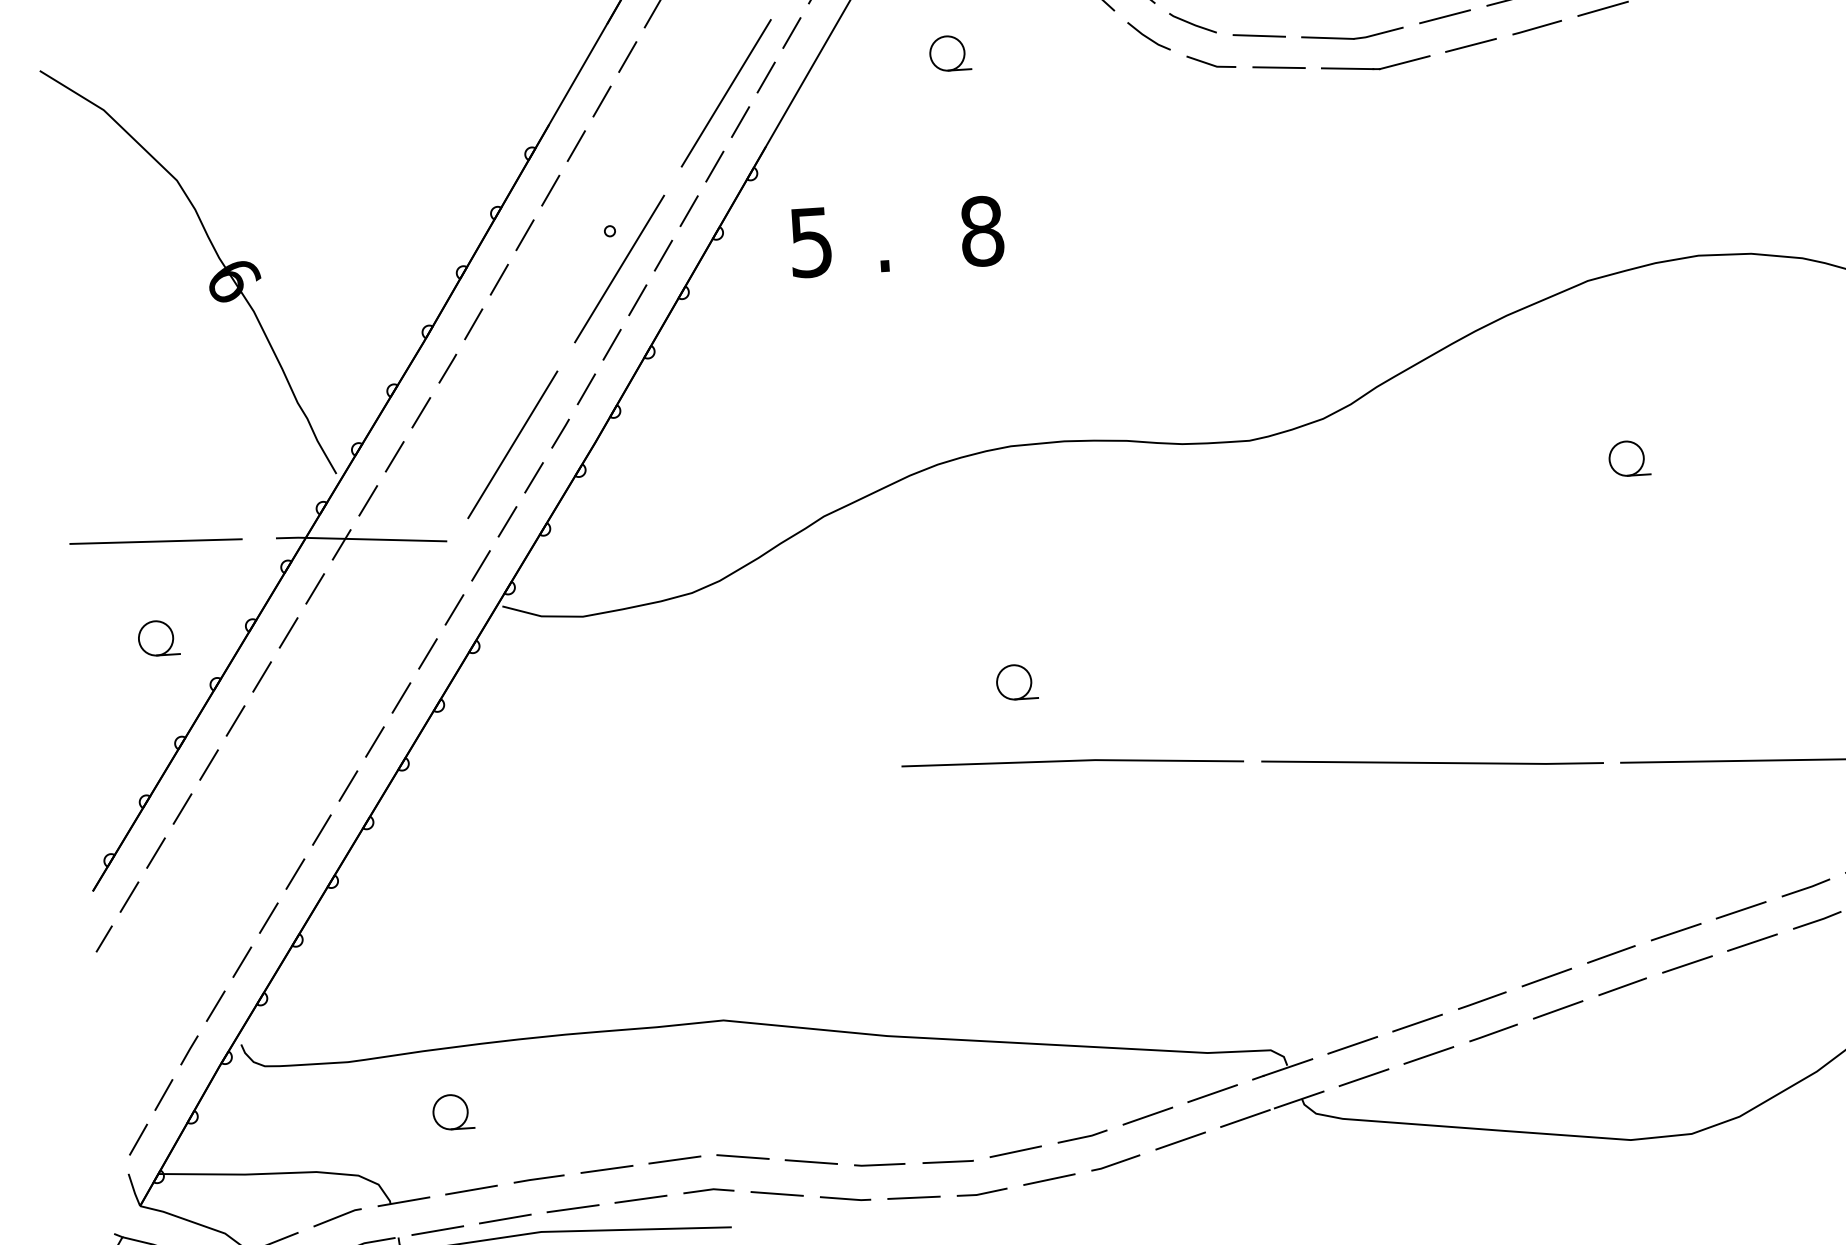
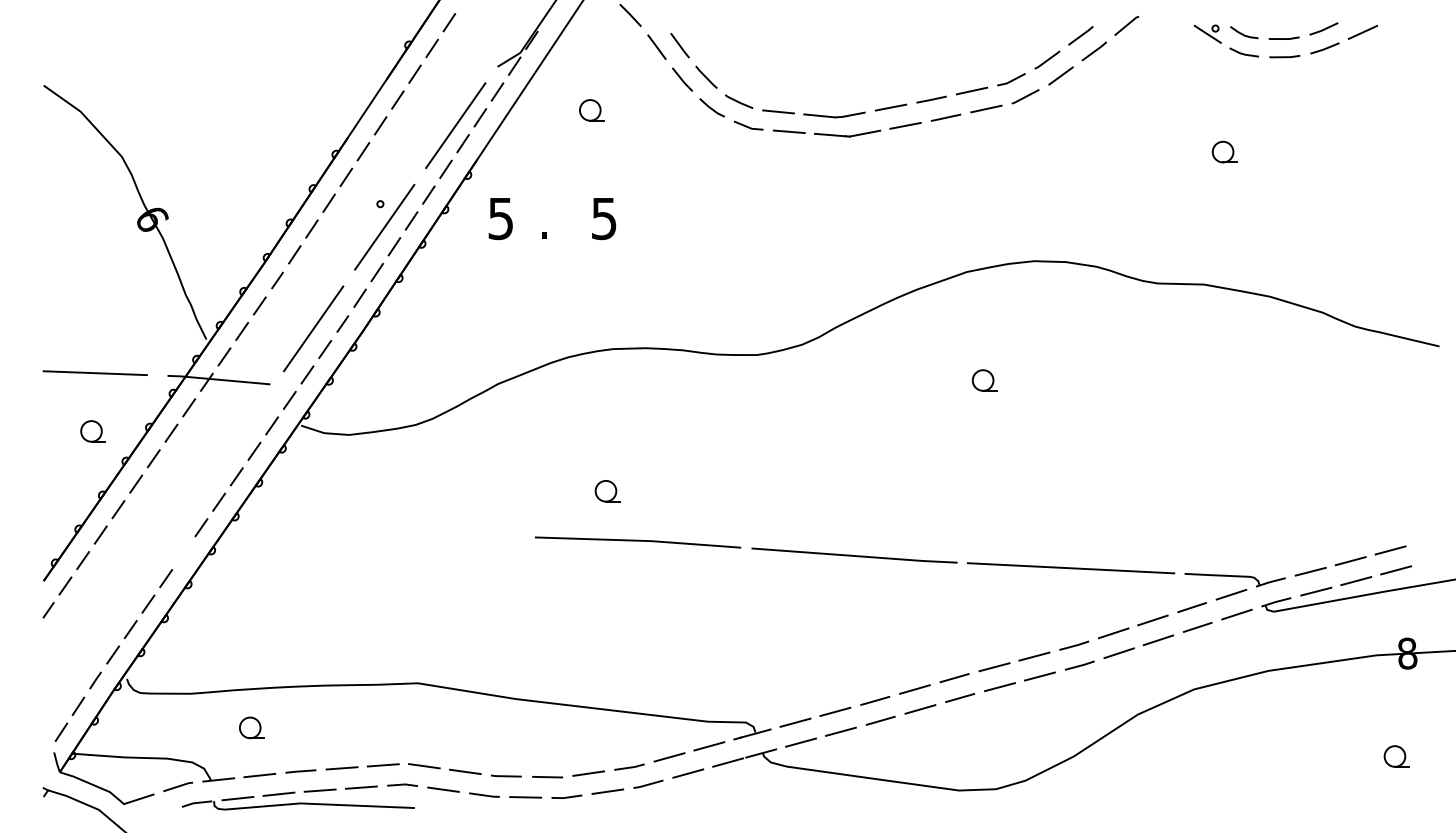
text: (982, 230) -> (604, 218), 8 -> 5
line: (321, 829) -> (183, 552), removed

